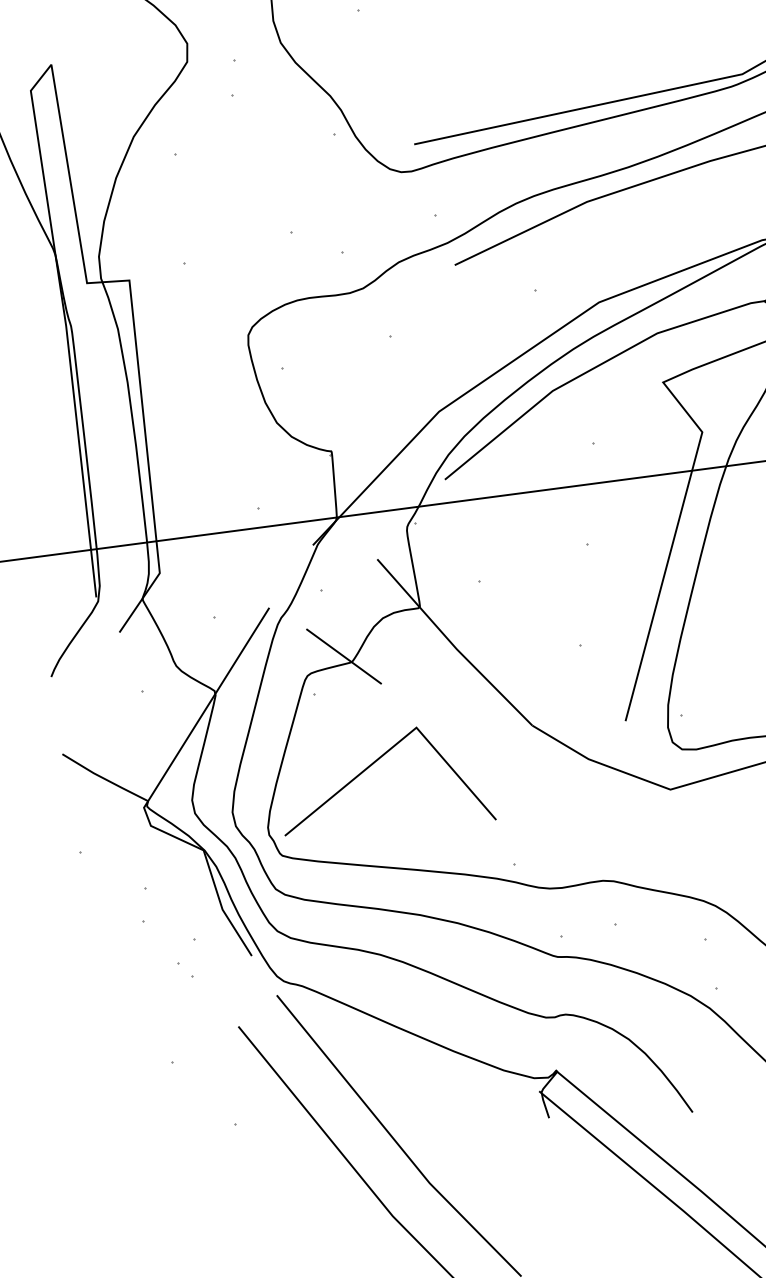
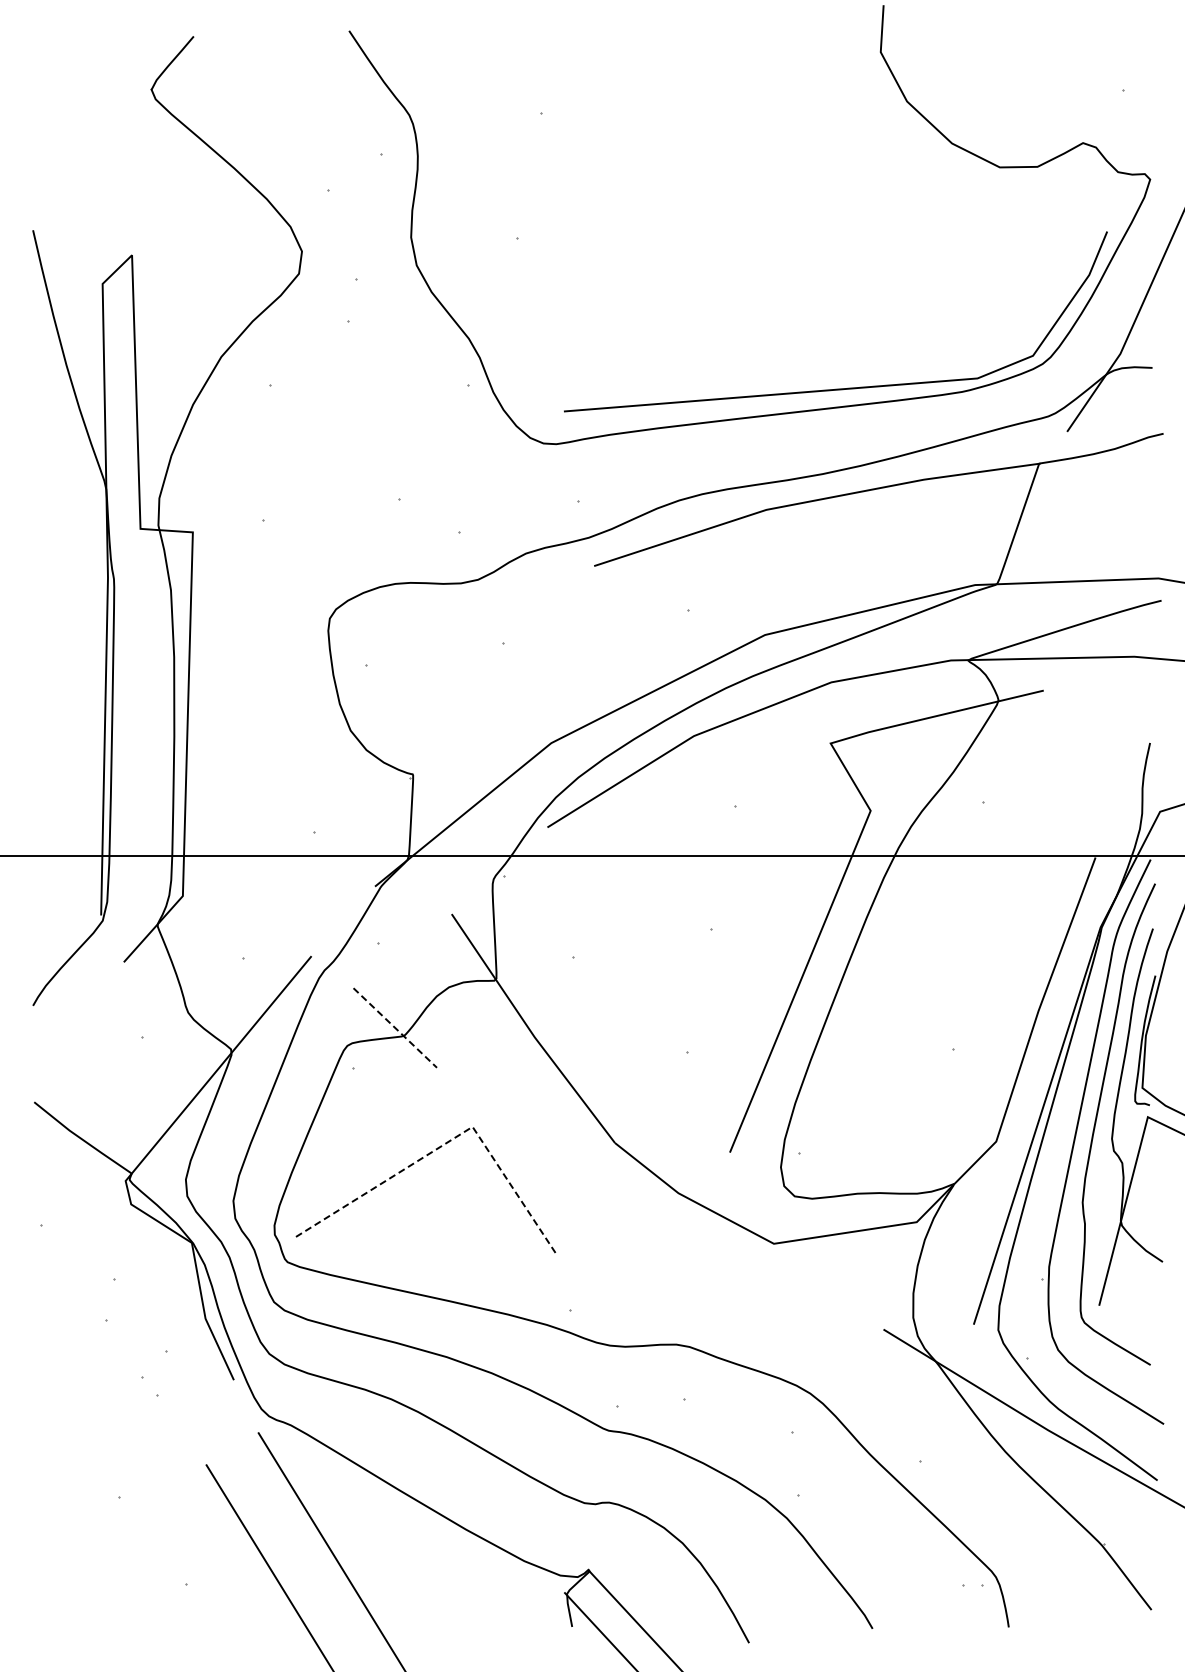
line: (344, 656) -> (395, 1028), solid -> dashed
line: (398, 742) -> (447, 1142), solid -> dashed

